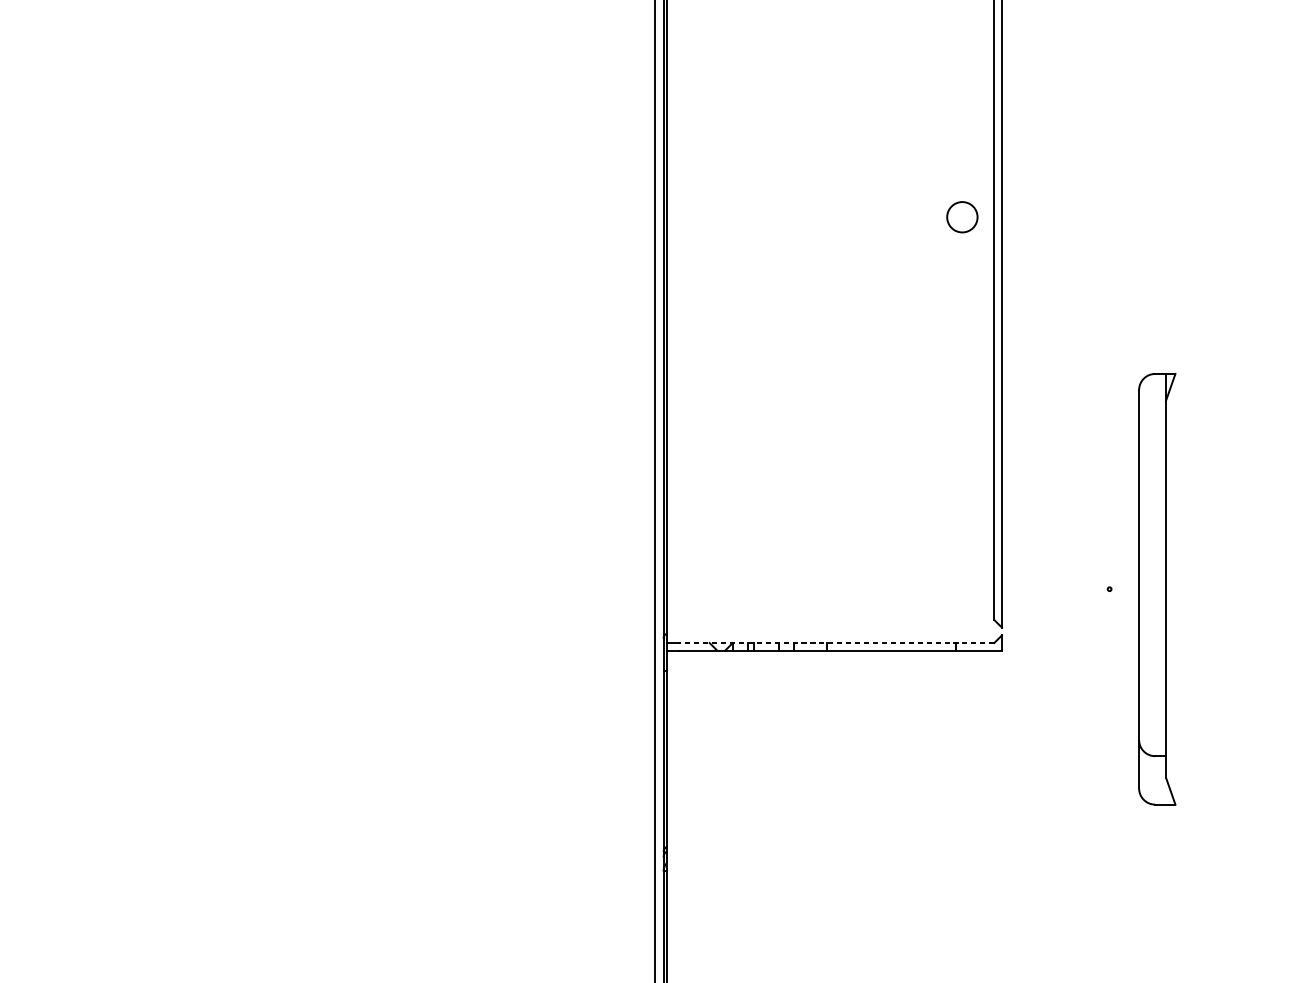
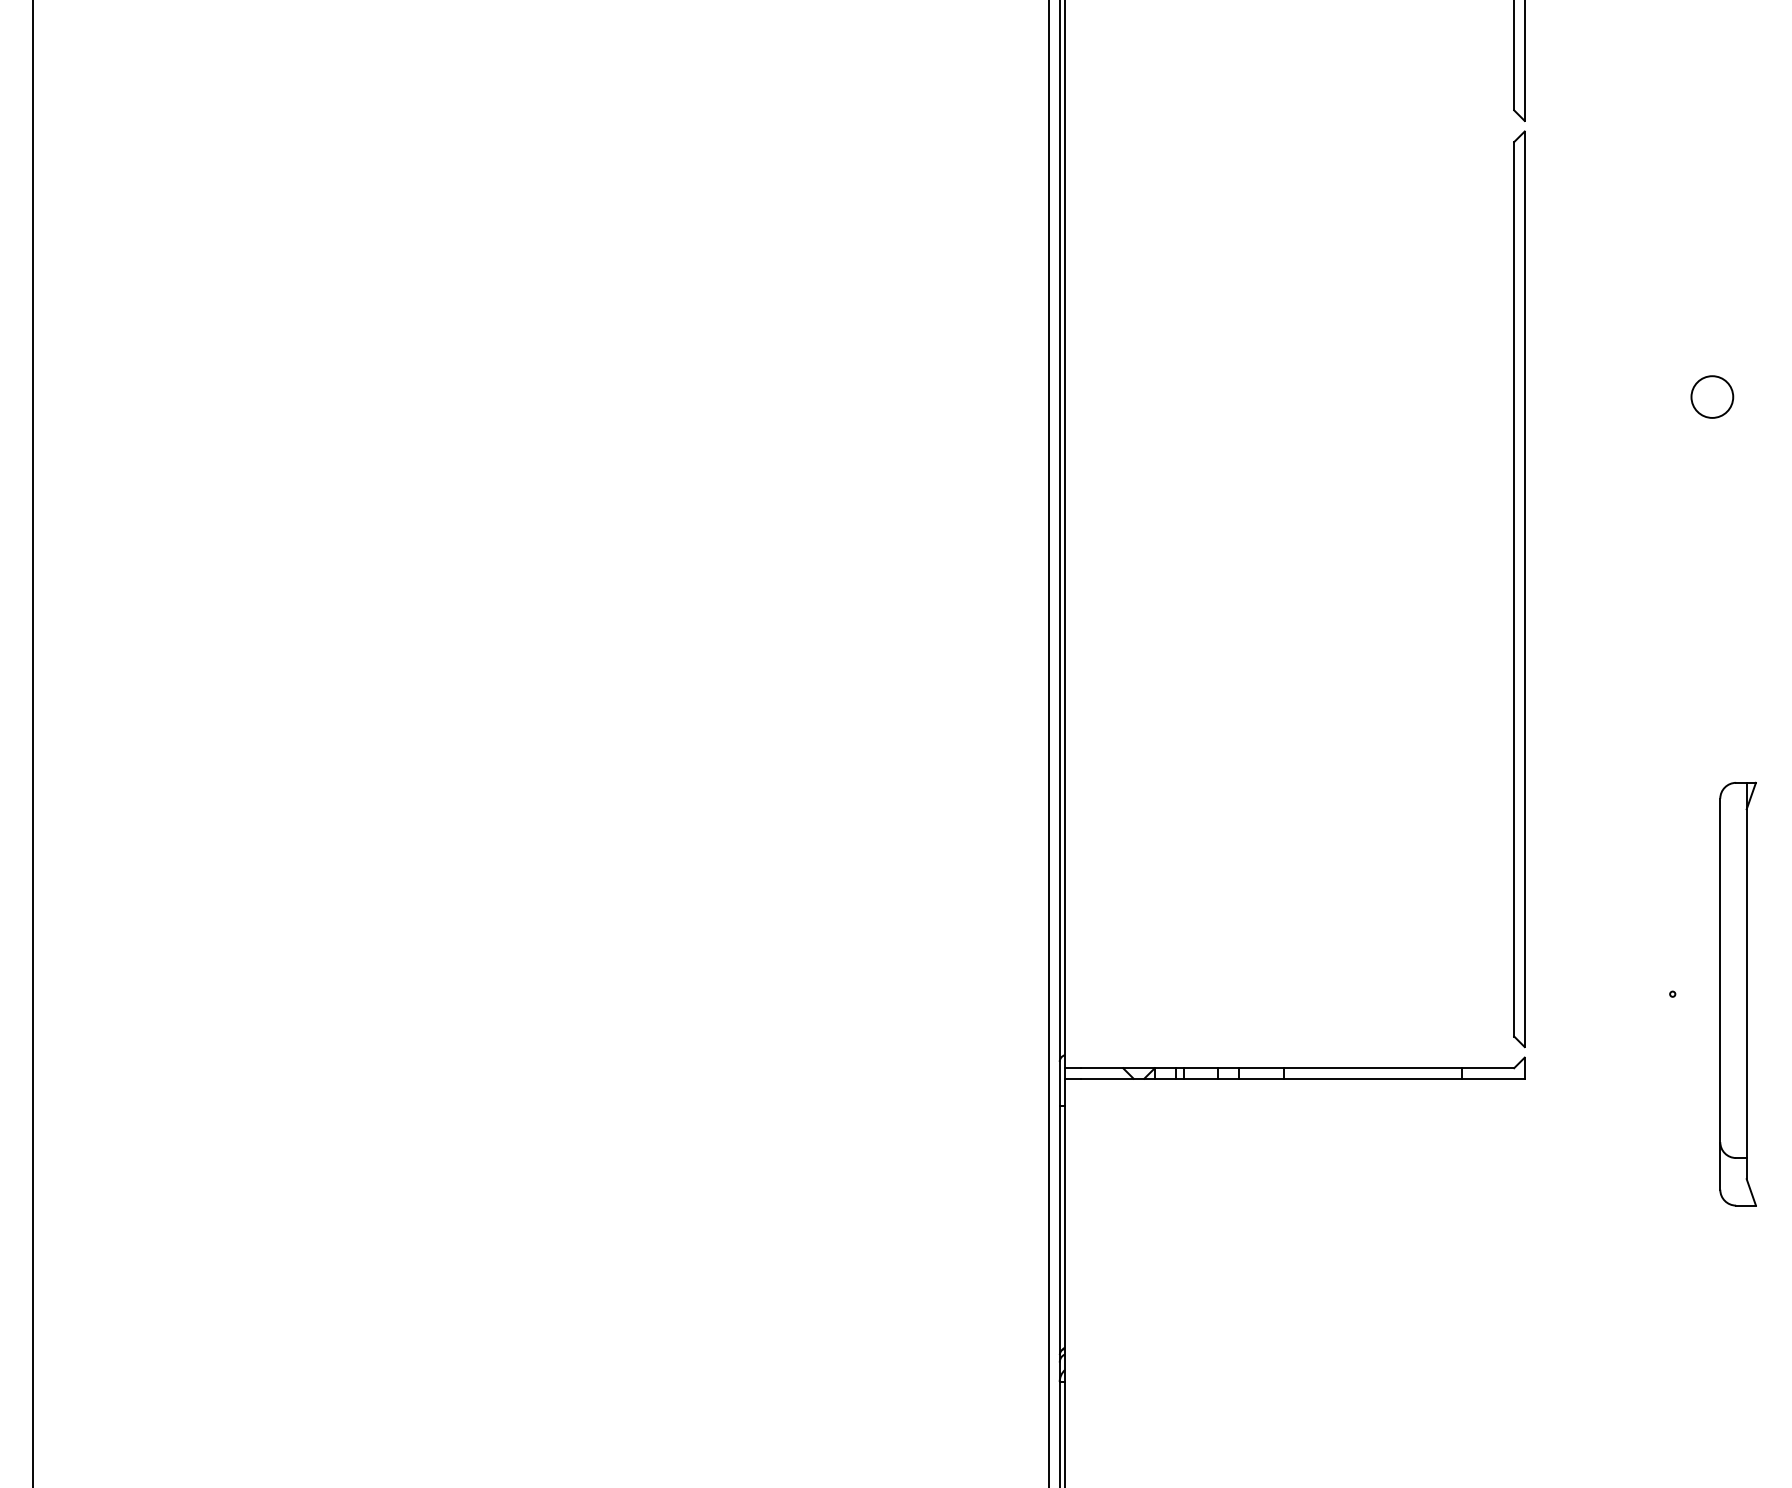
circle: (962, 216) -> (1712, 396), moved
part: (1156, 588) -> (1737, 993), size x0.71
line: (836, 643) -> (1297, 1068), dashed -> solid

